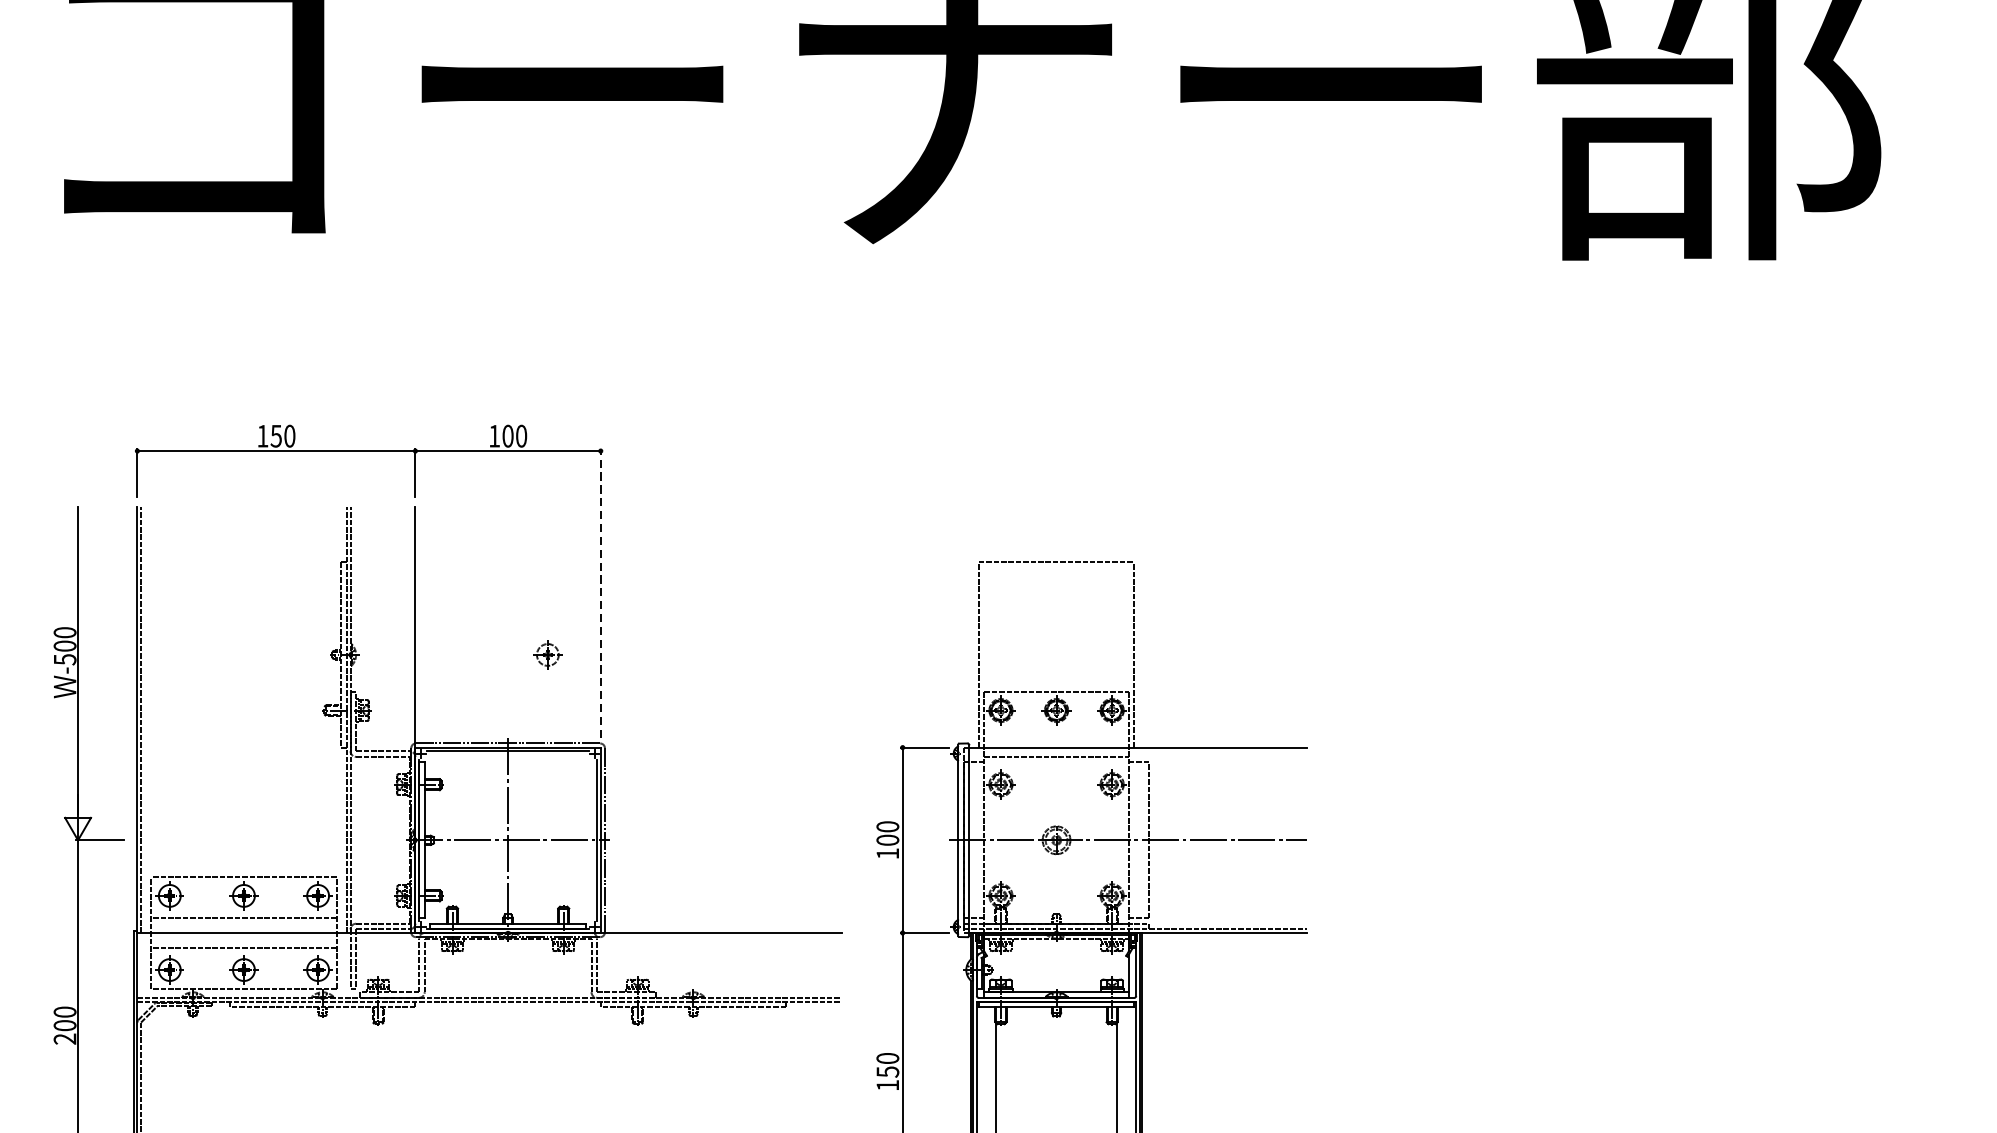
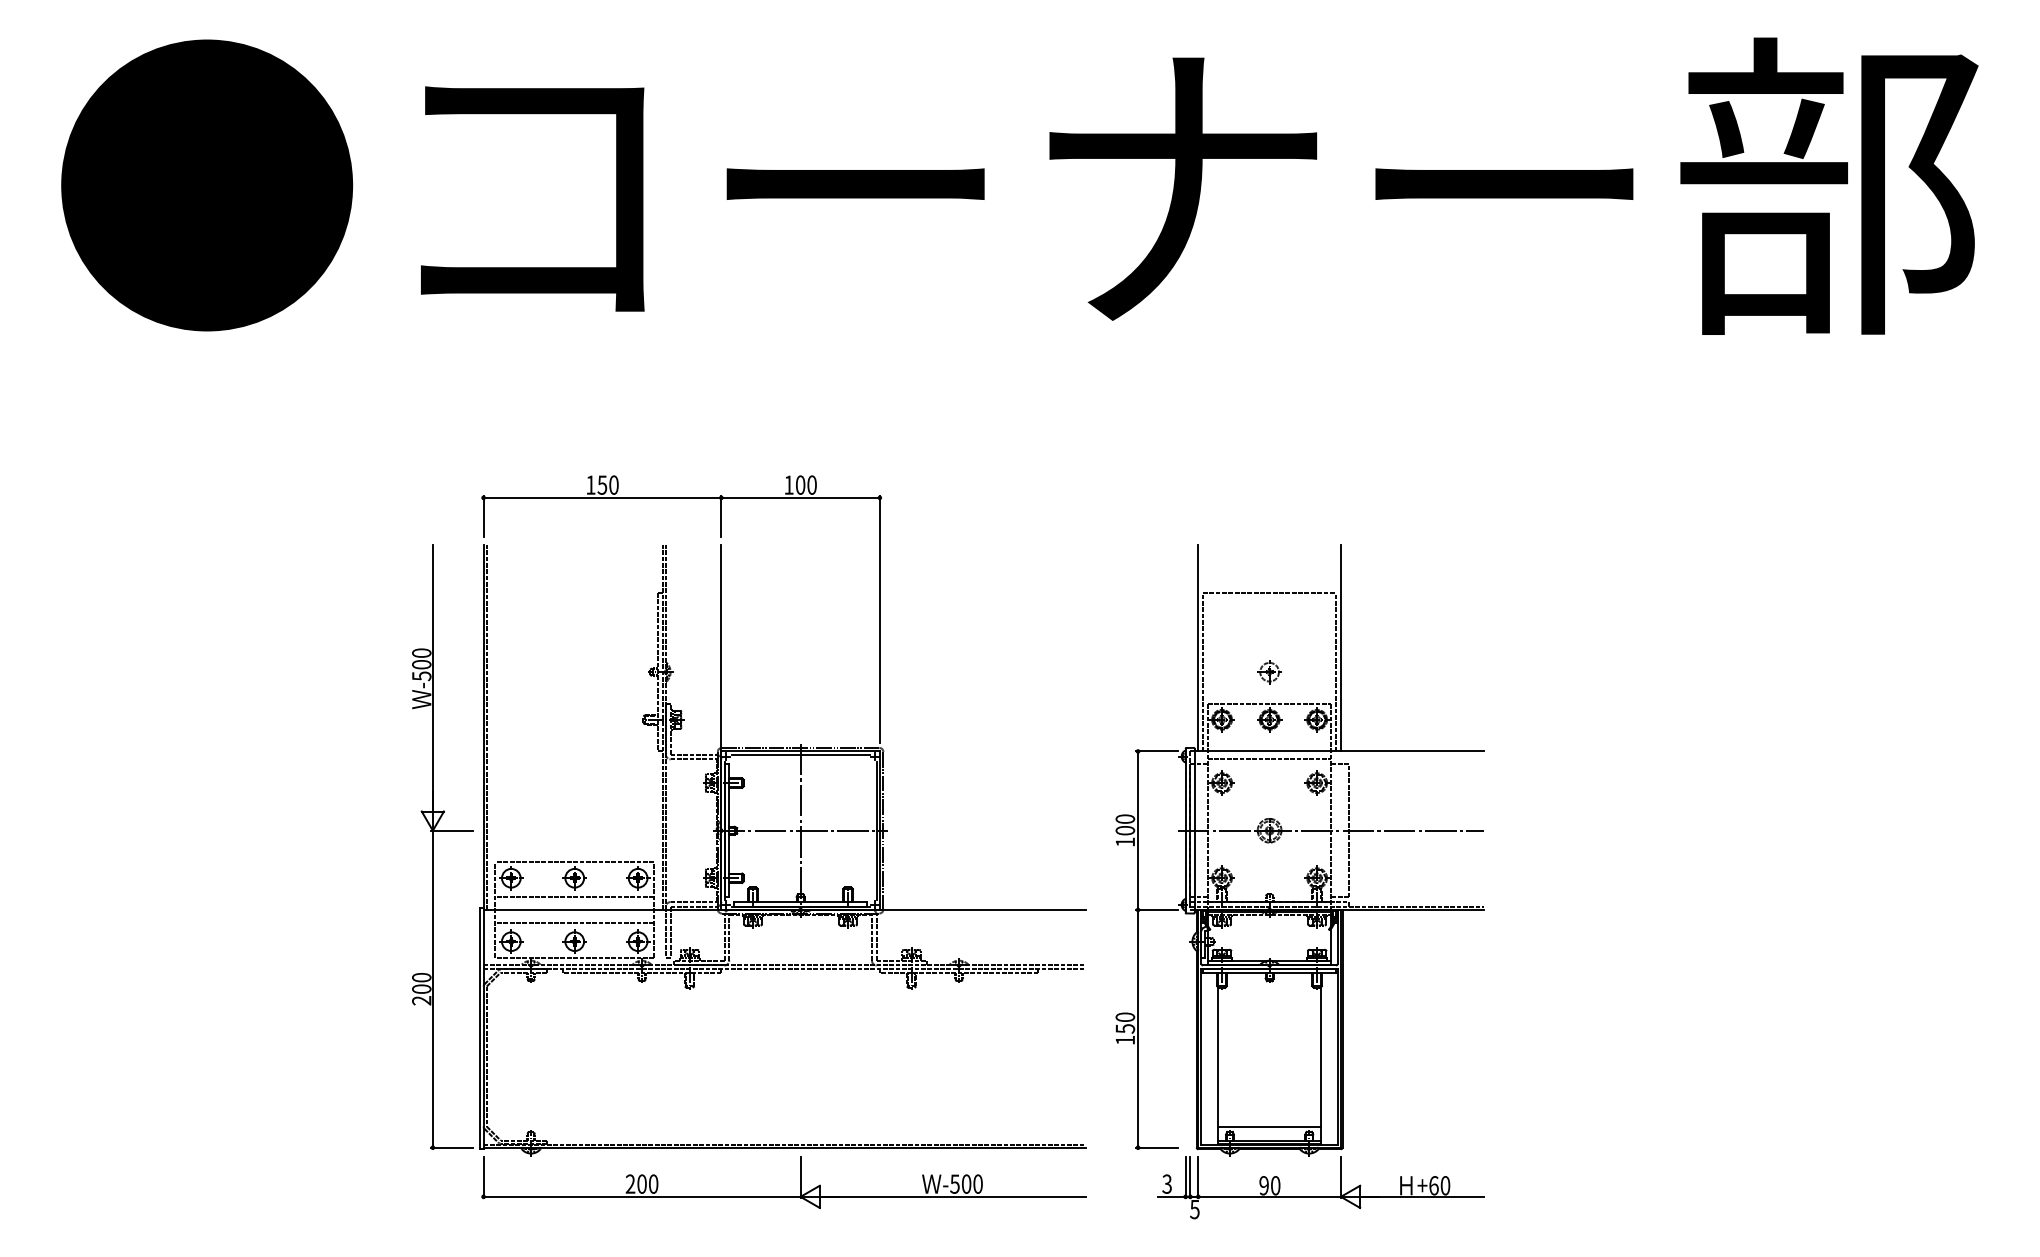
line: (600, 593) -> (879, 619), dashed -> solid
line: (973, 627) -> (1198, 648), added
line: (1139, 627) -> (1340, 648), added
part: (547, 655) -> (1269, 672), moved

